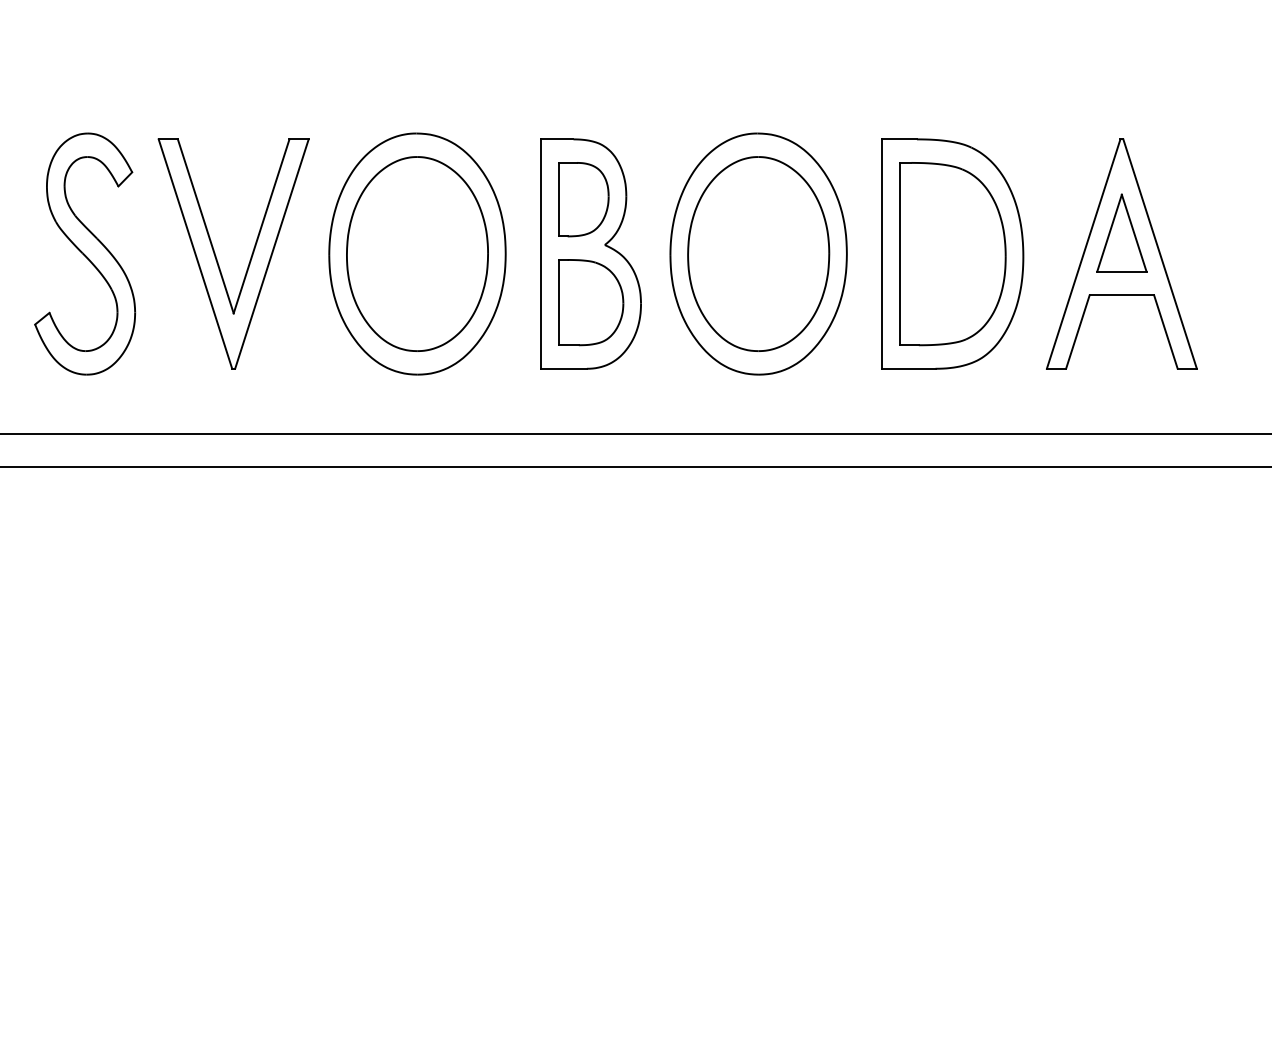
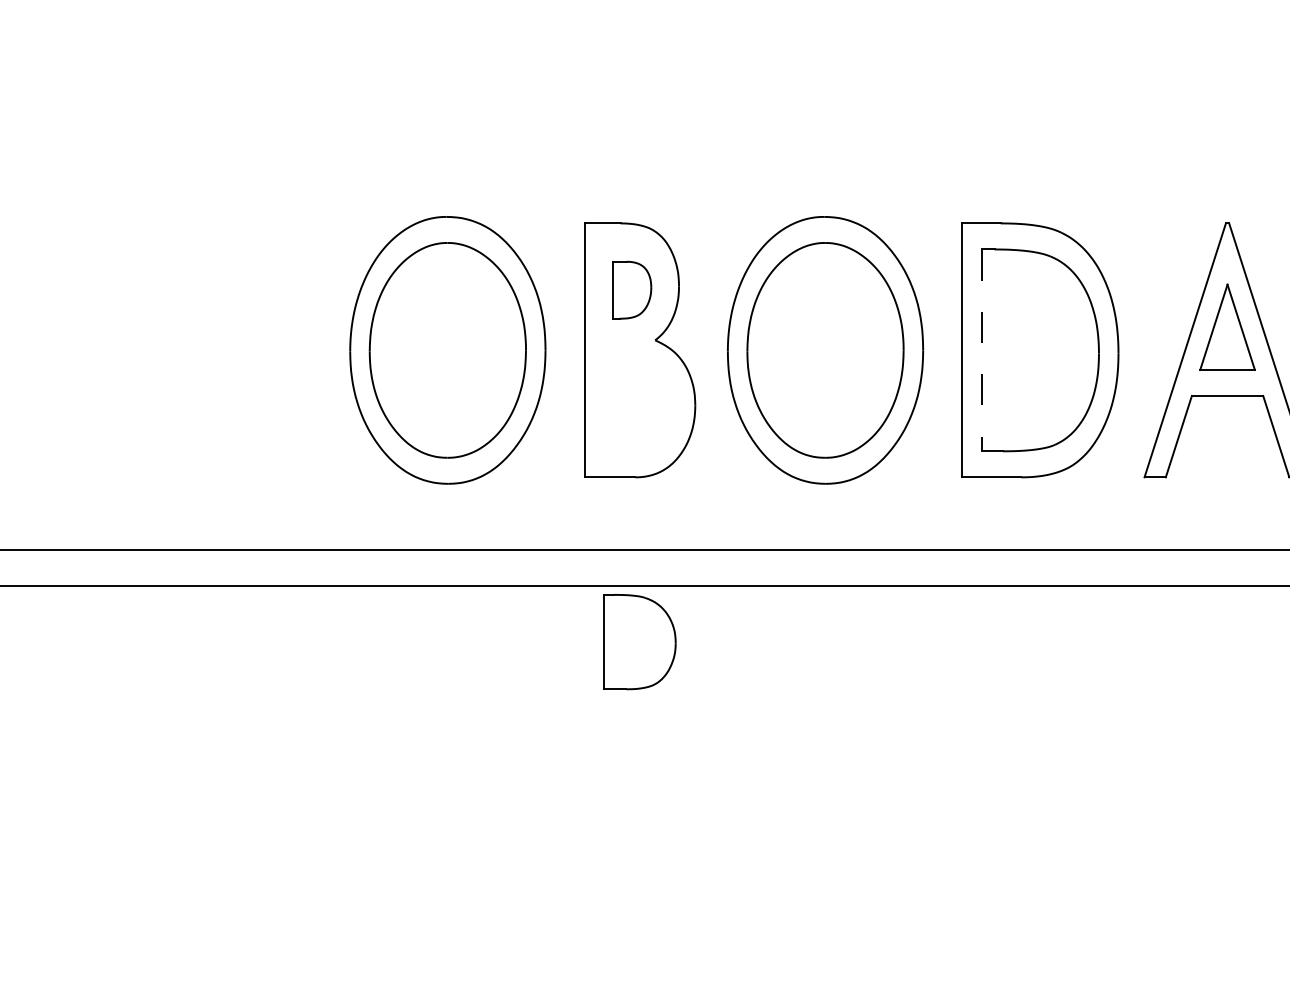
part: (583, 199) -> (631, 289), size x0.7
part: (85, 253) -> (80, 349), removed
line: (899, 254) -> (981, 350), solid -> dashed
part: (217, 259) -> (226, 356), removed
part: (591, 302) -> (640, 641), moved

